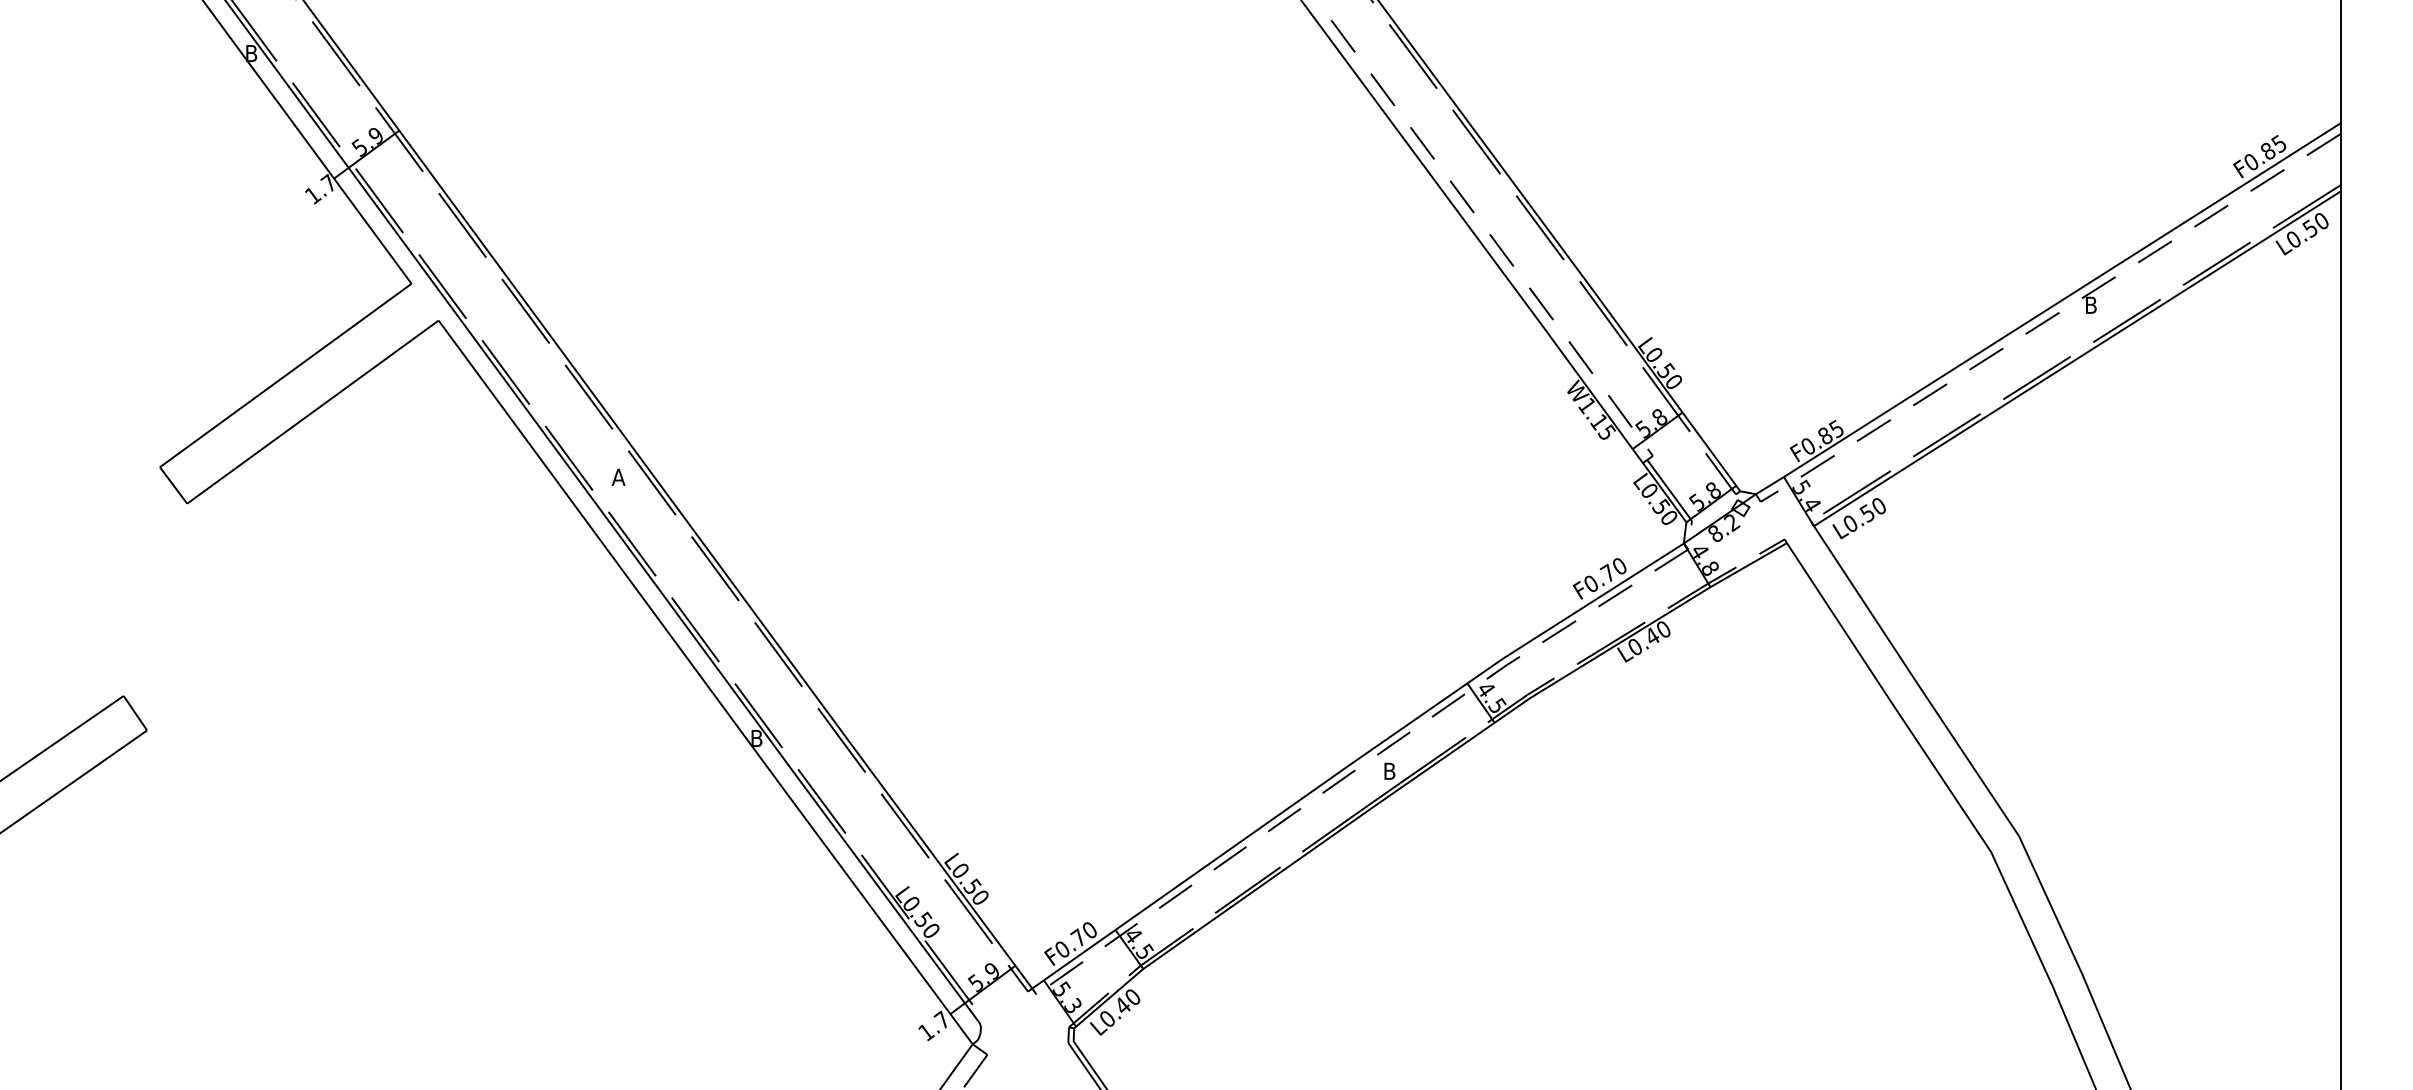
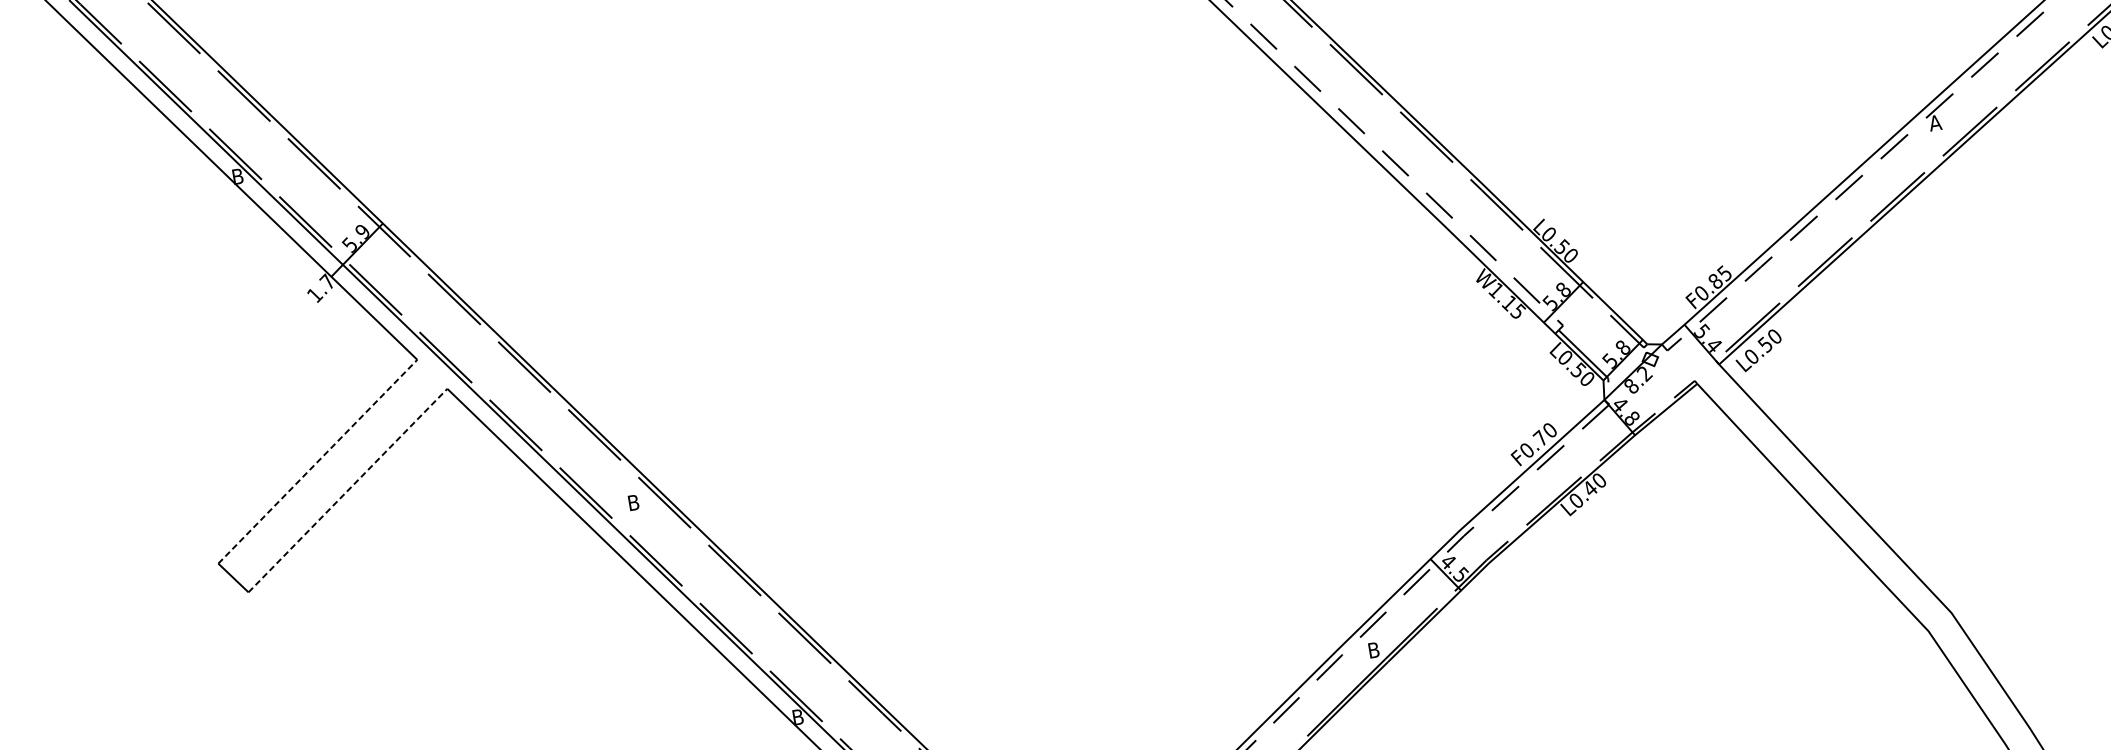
text: (2090, 304) -> (1934, 122), B -> A
line: (285, 375) -> (317, 461), solid -> dashed
line: (312, 412) -> (347, 490), solid -> dashed
text: (618, 476) -> (633, 502), A -> B

